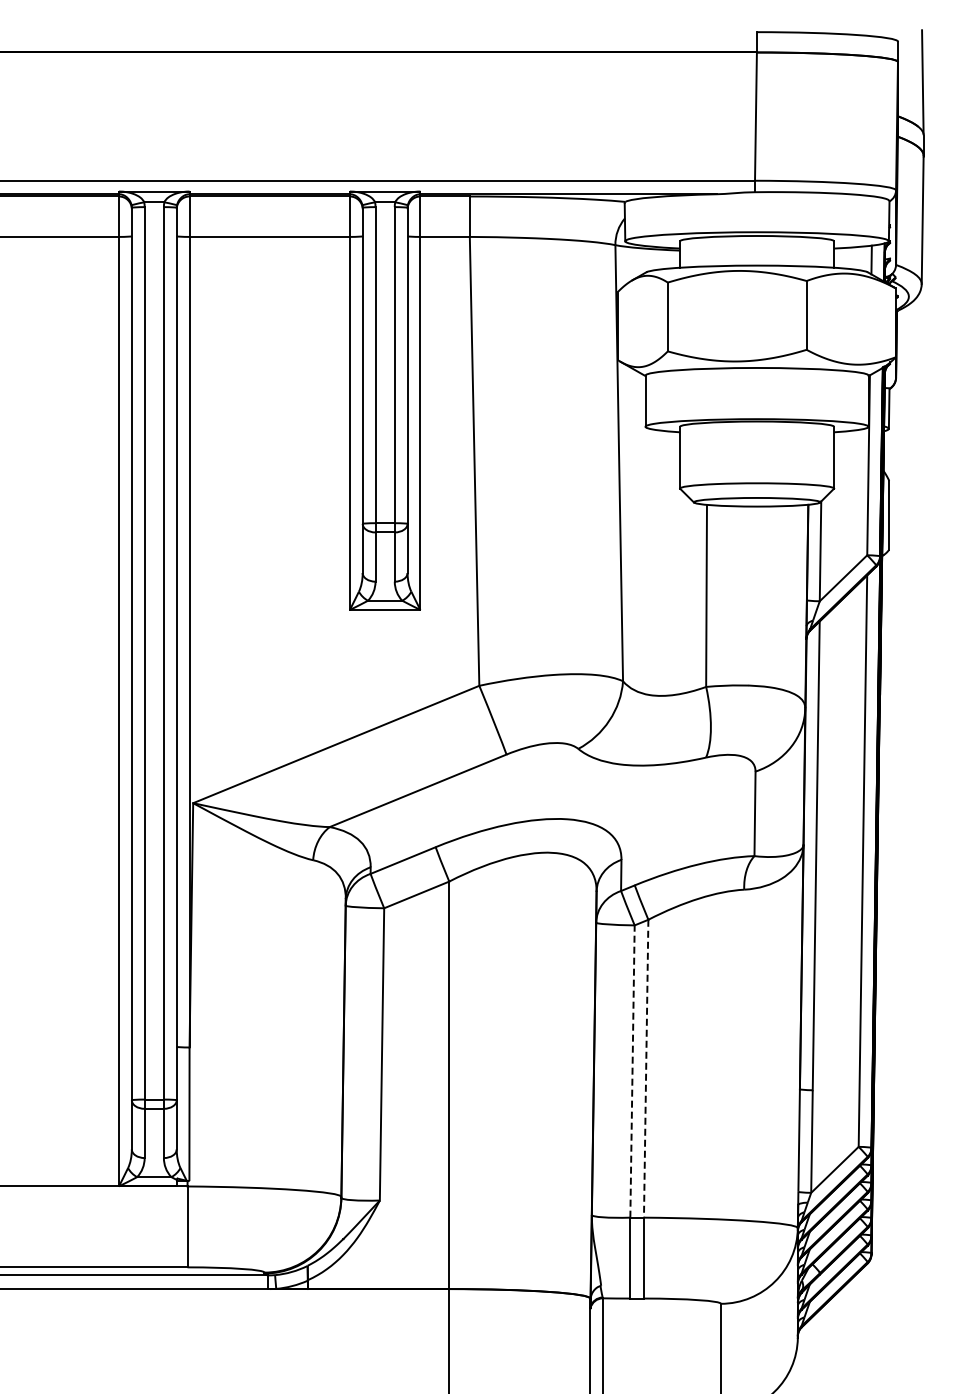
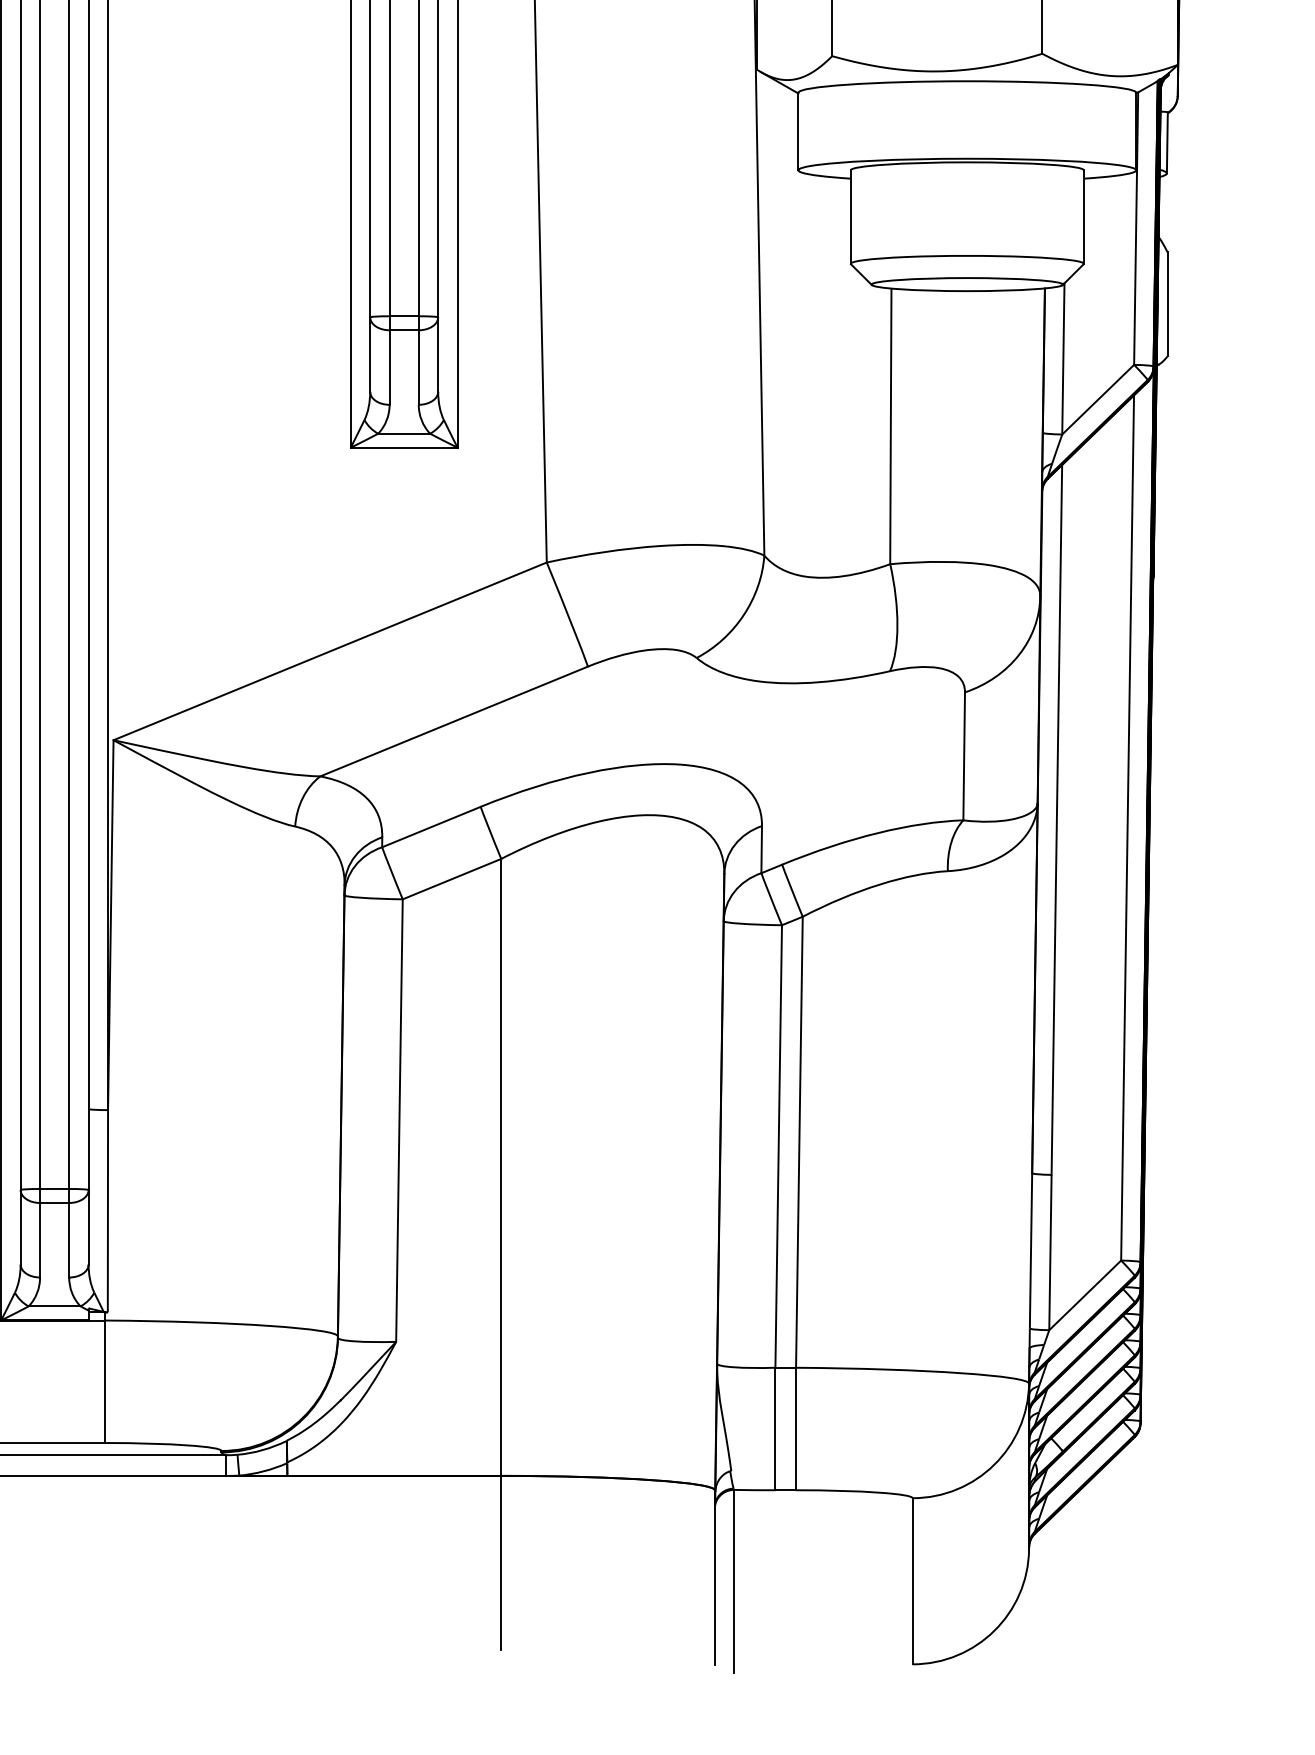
line: (646, 1068) -> (799, 1141), dashed -> solid
line: (632, 1071) -> (778, 1146), dashed -> solid

